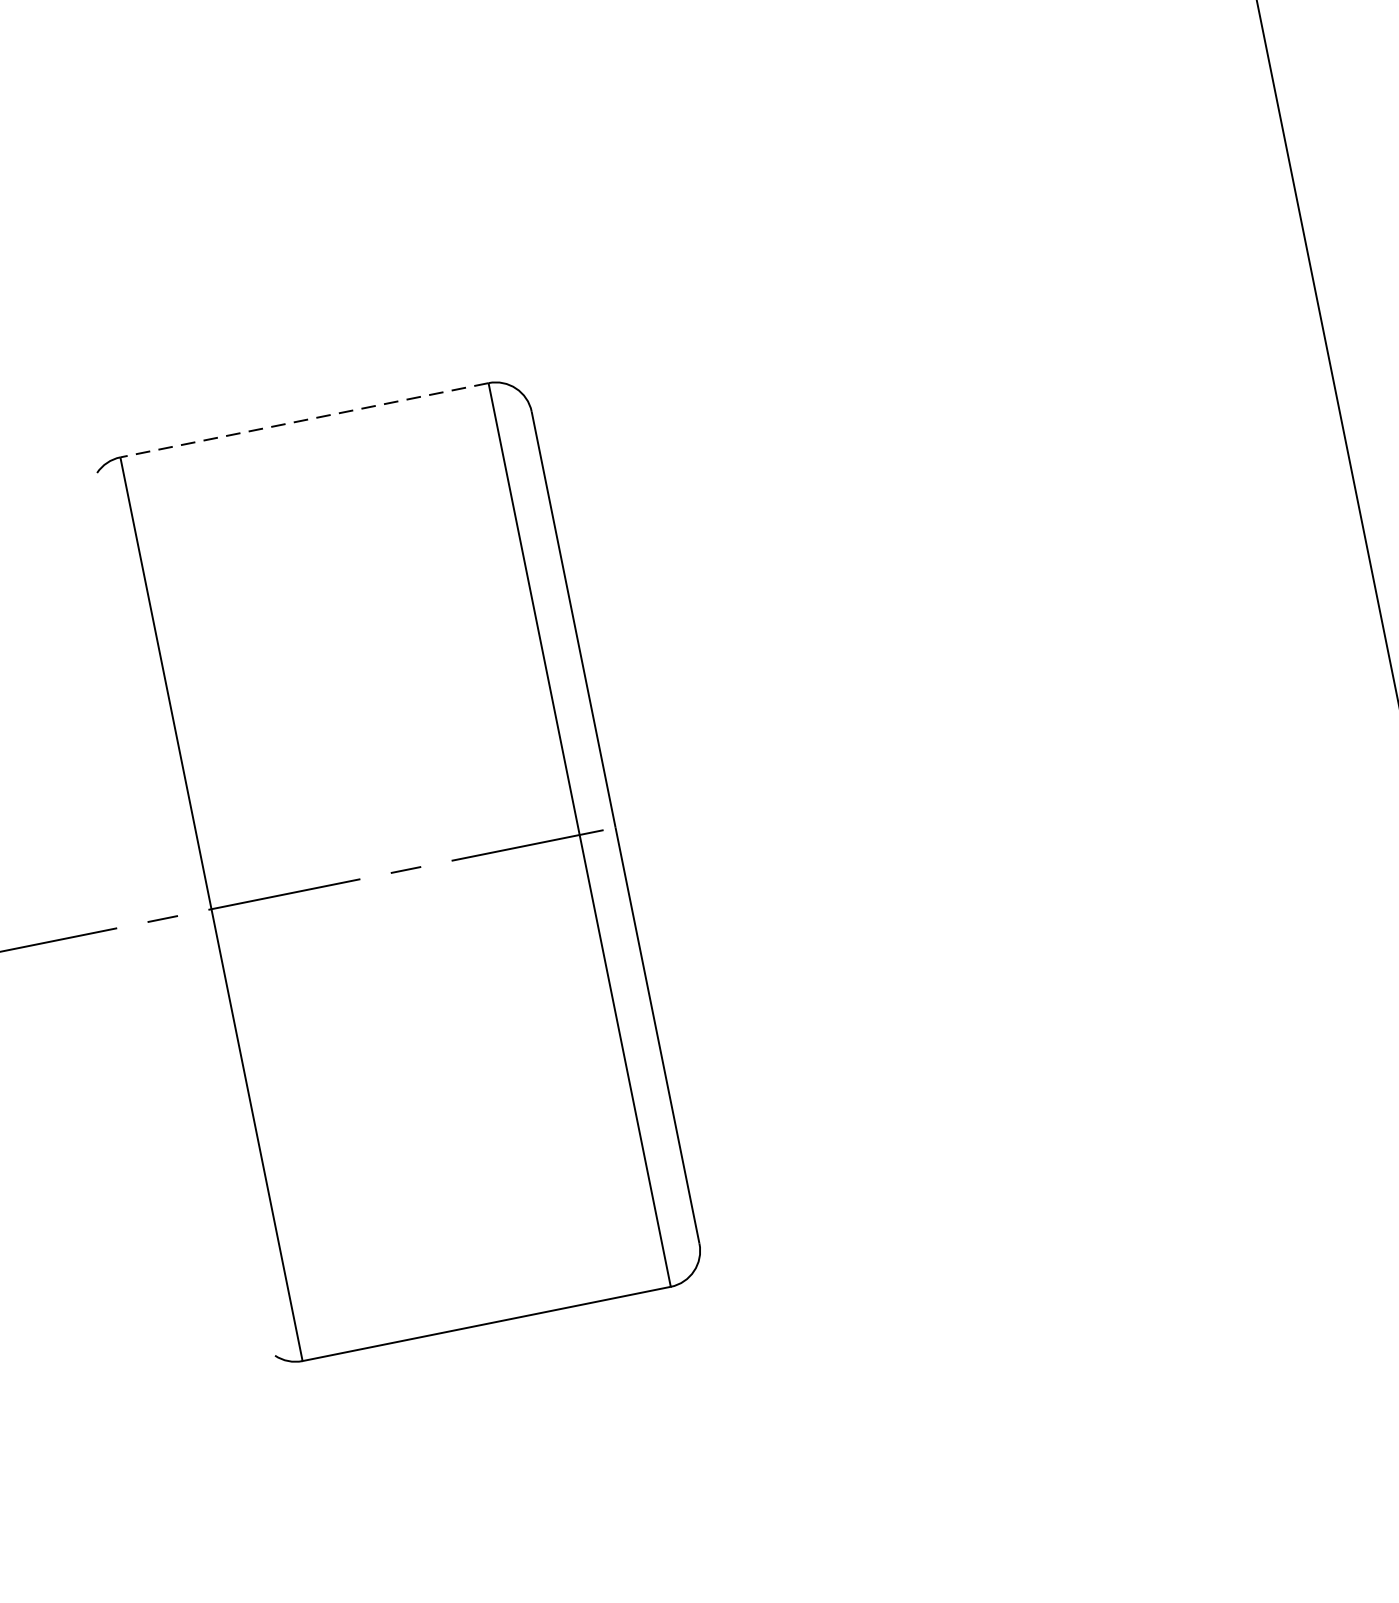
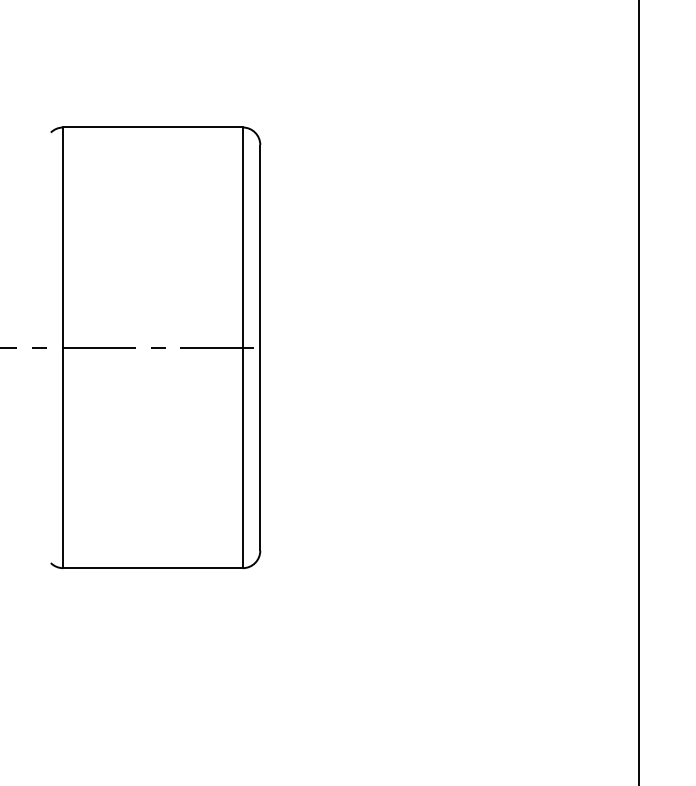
line: (305, 420) -> (153, 127), dashed -> solid

